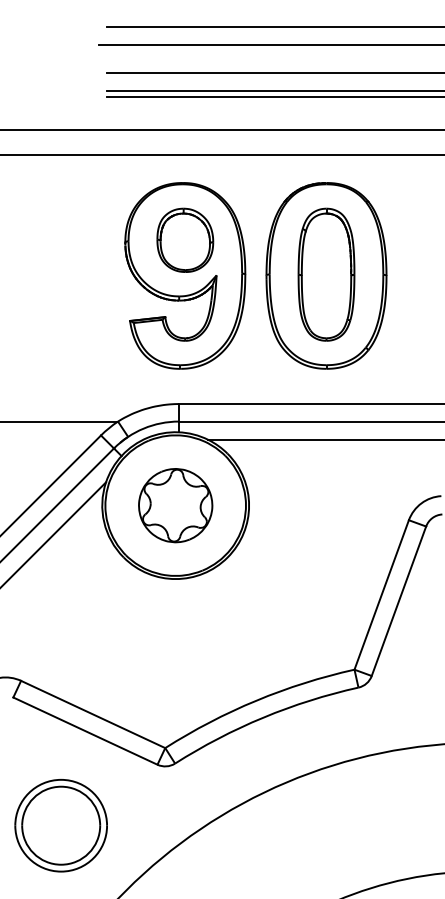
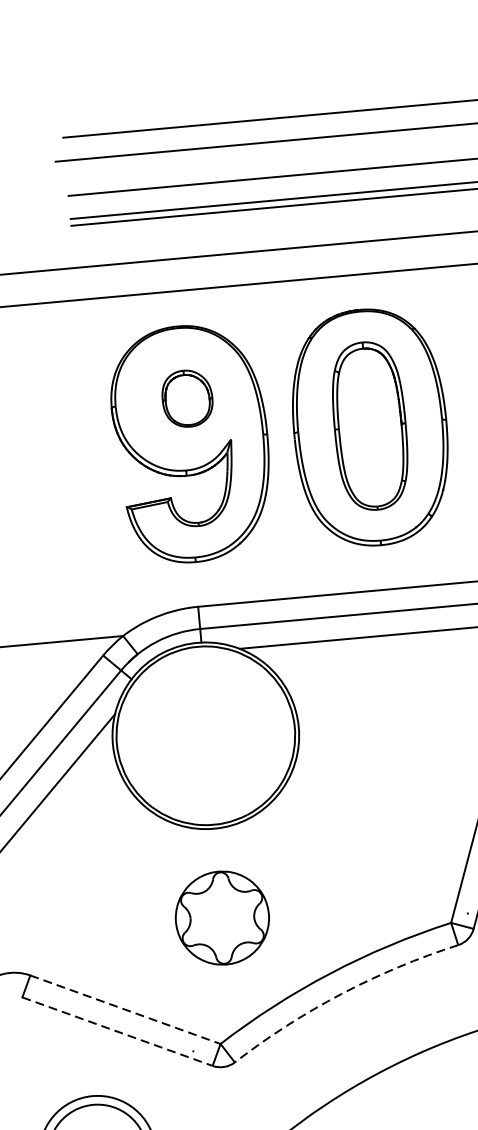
part: (185, 239) -> (187, 397), size x0.7
part: (175, 505) -> (222, 917), moved
line: (93, 714) -> (125, 1009), solid -> dashed
arc: (263, 717) -> (341, 993), solid -> dashed
line: (85, 731) -> (117, 1032), solid -> dashed

